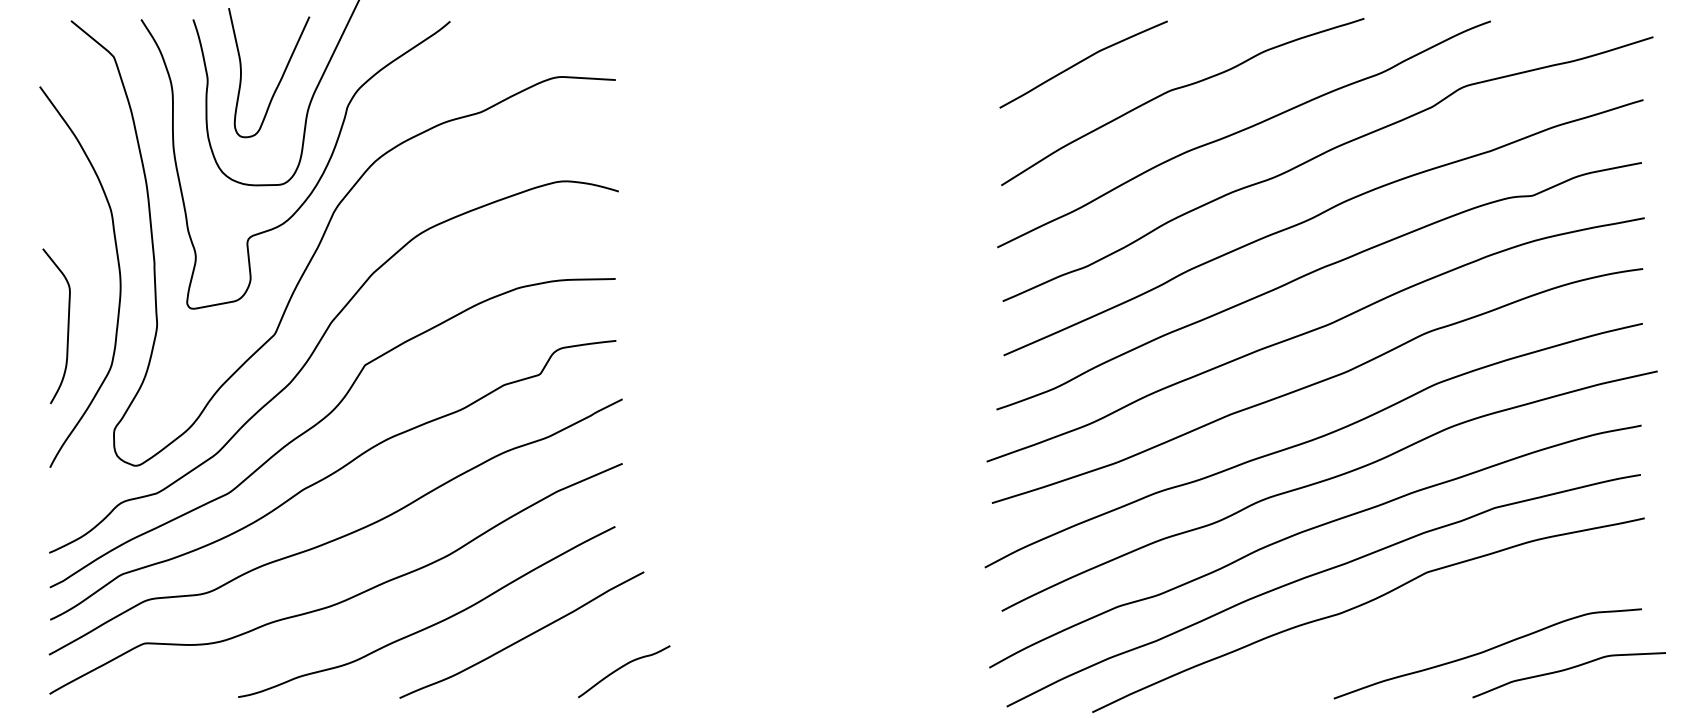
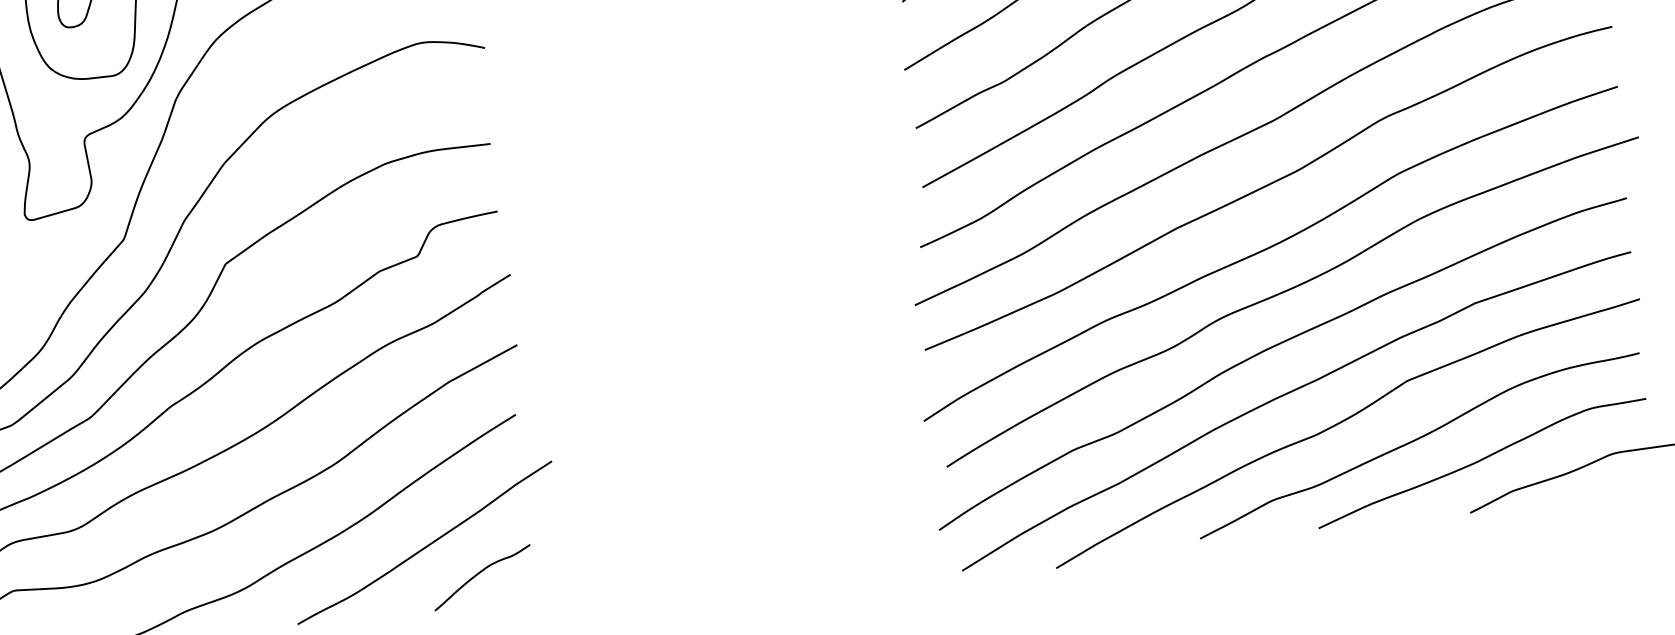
curve: (1430, 627) -> (1417, 440), added
curve: (623, 667) -> (481, 573), moved

